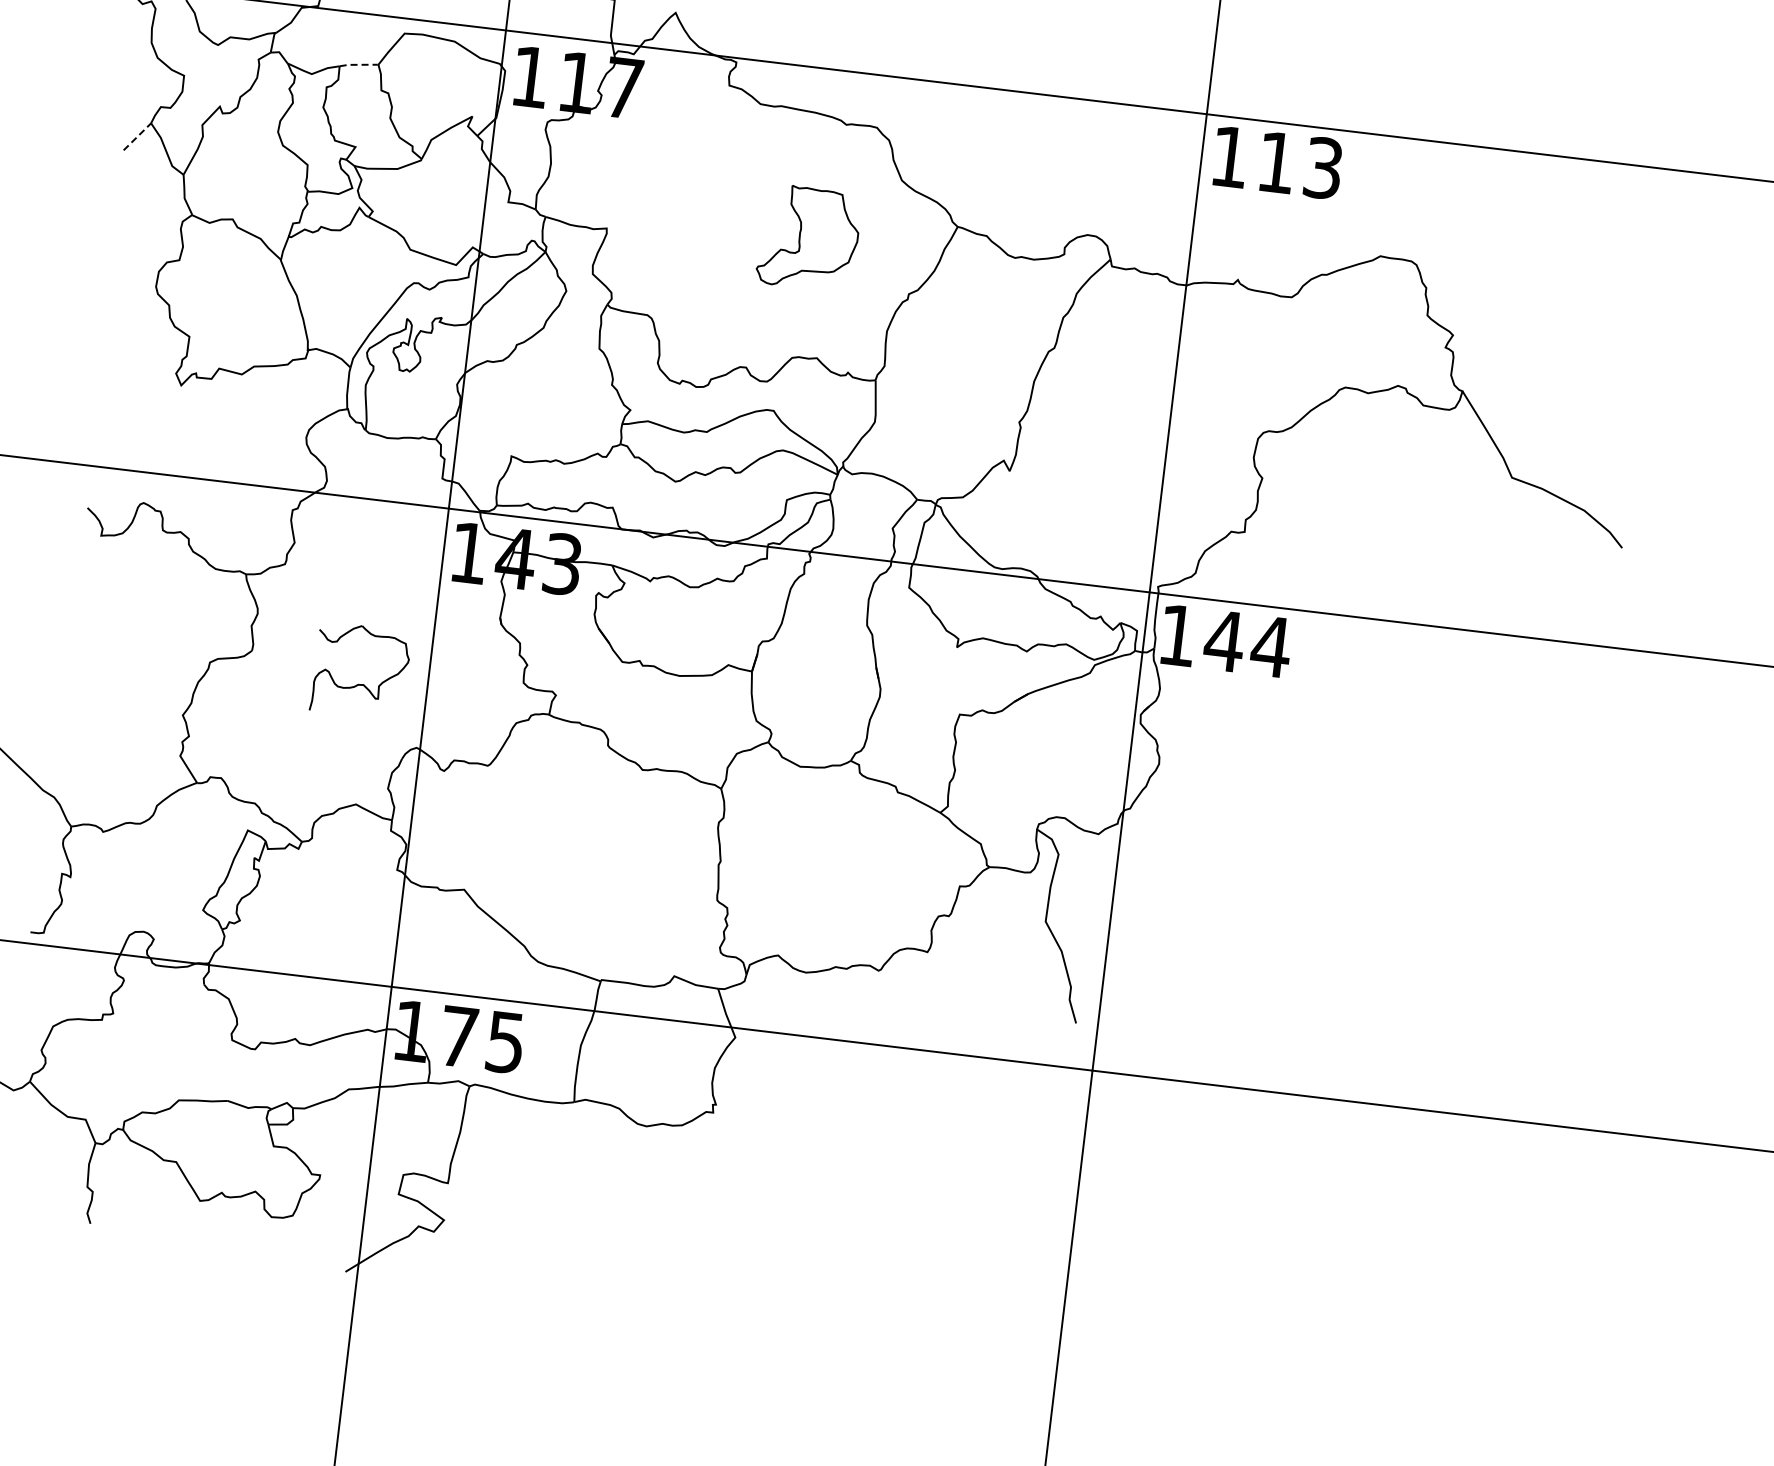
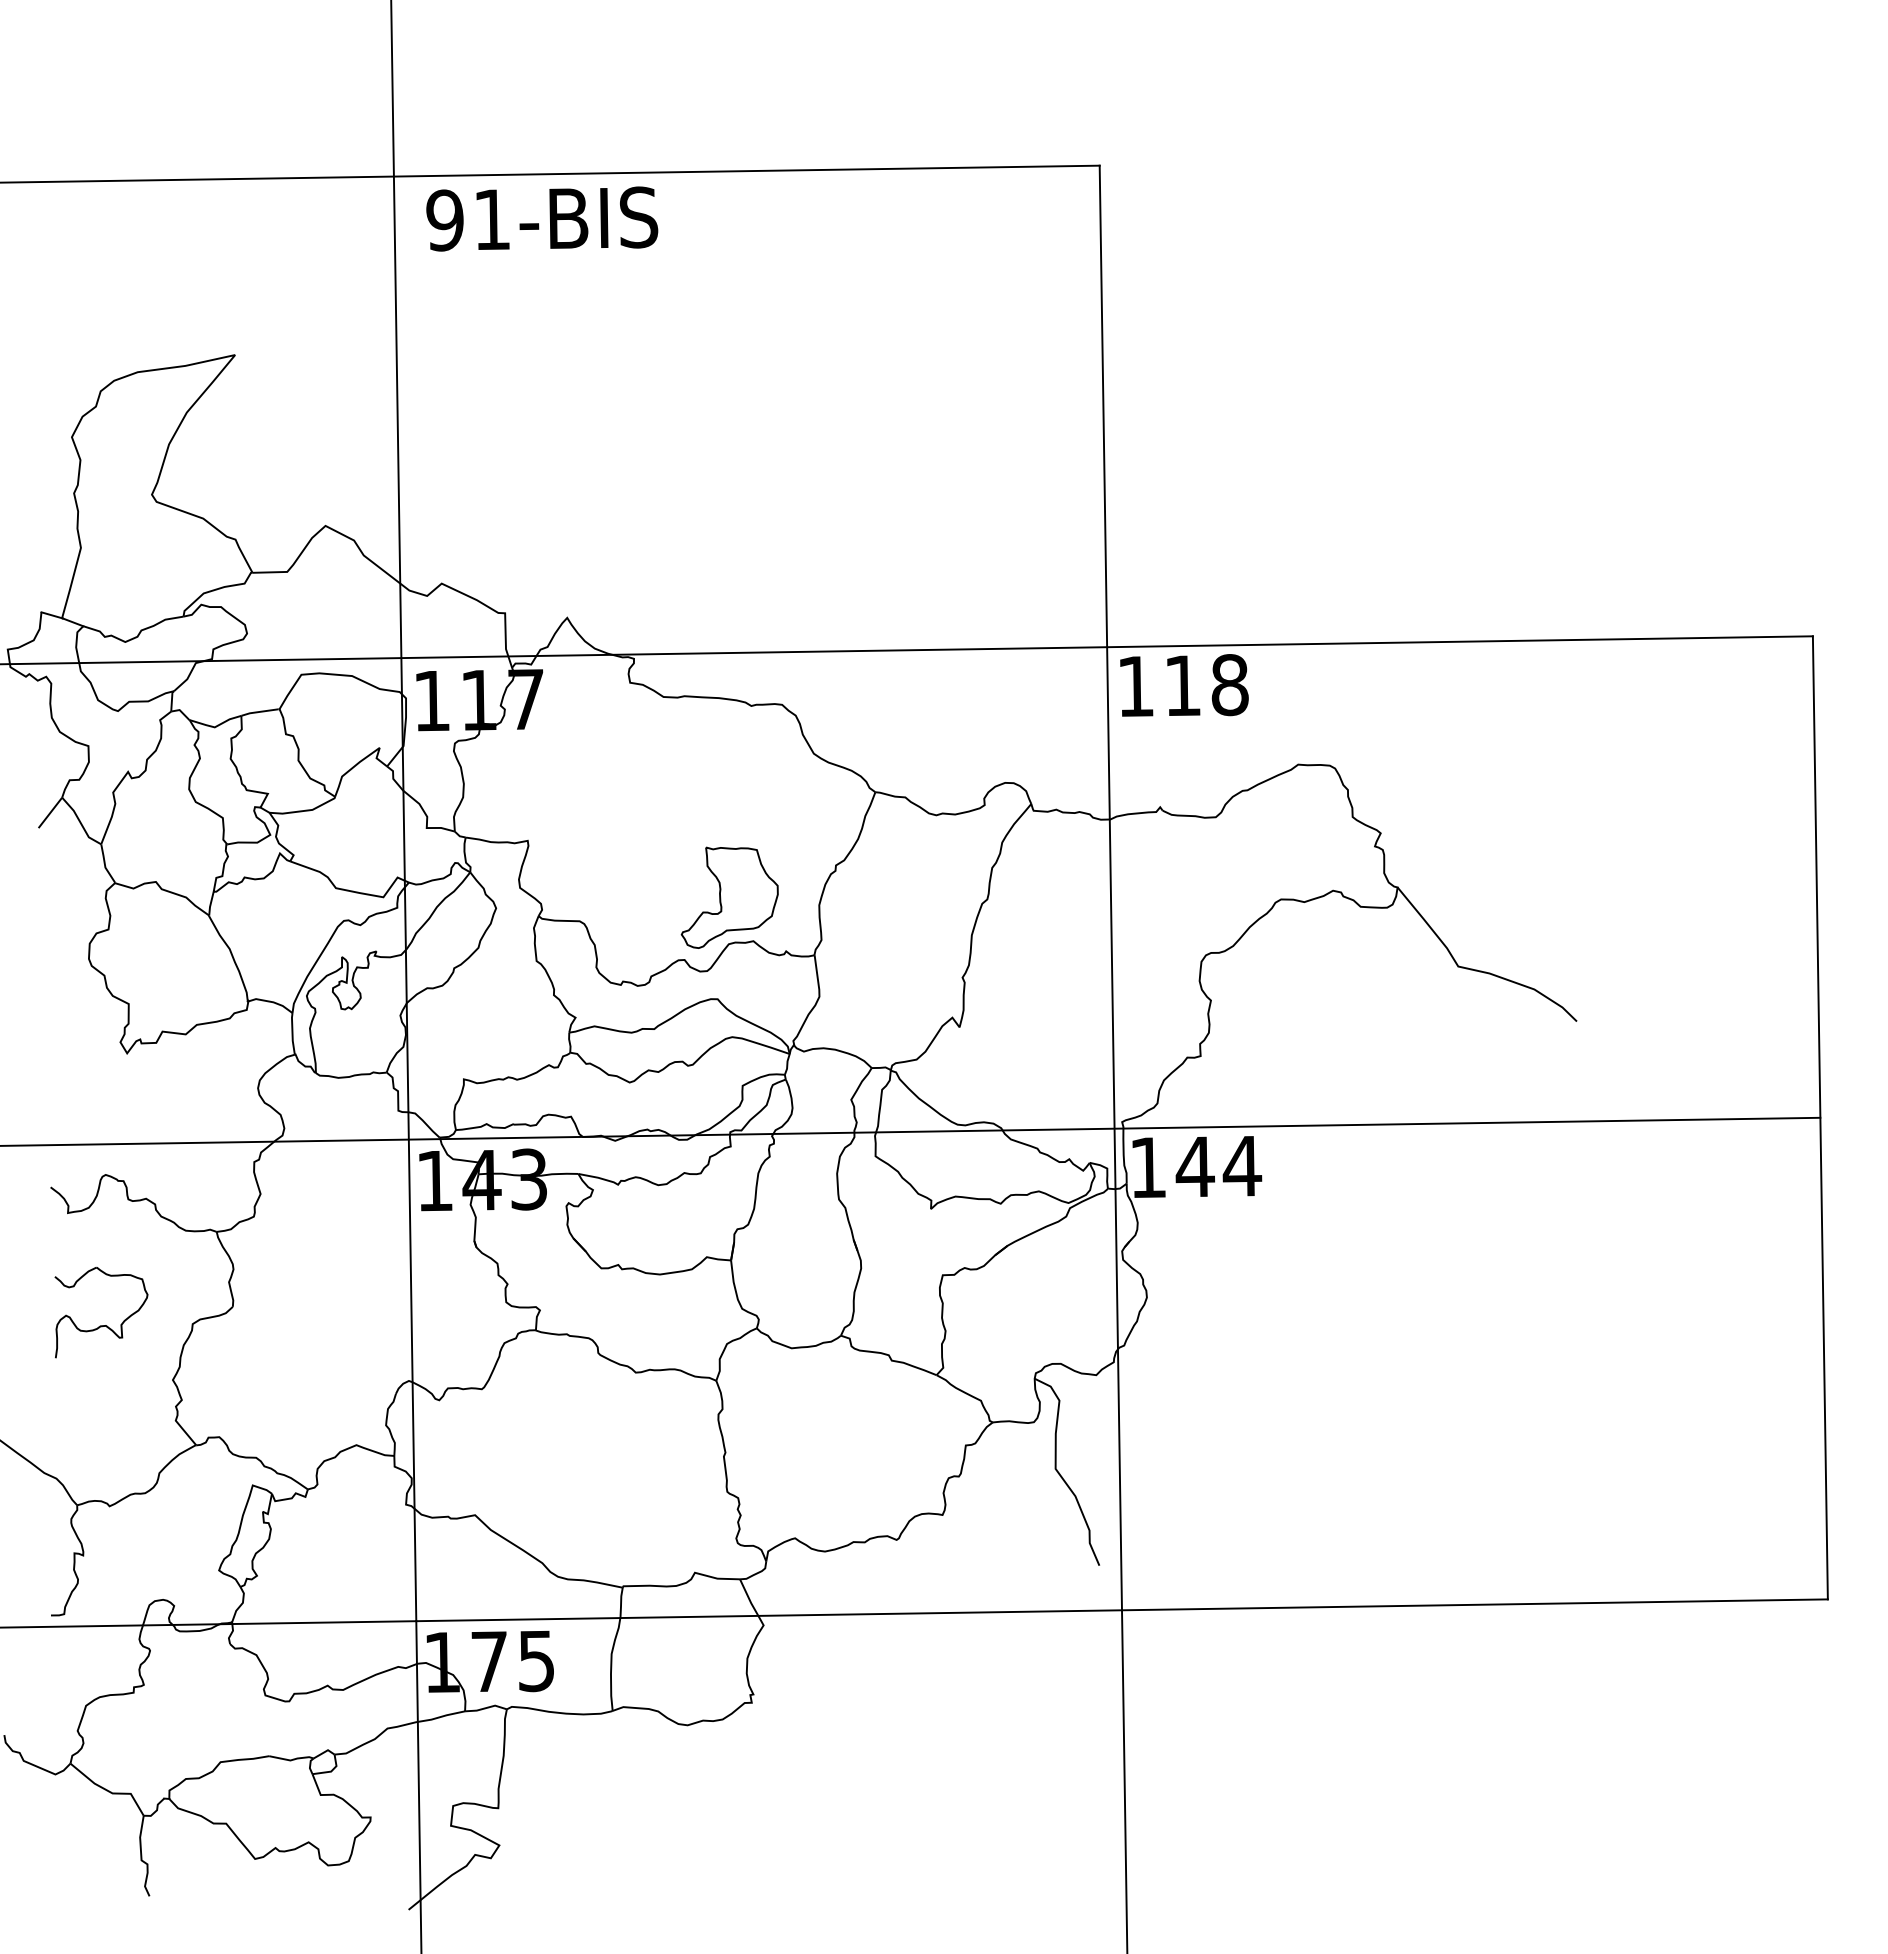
line: (358, 64) -> (259, 711), dashed -> solid
line: (137, 136) -> (50, 812), dashed -> solid
text: (1322, 168) -> (1229, 685), 113 -> 118
part: (808, 238) -> (729, 897), moved
part: (359, 684) -> (101, 1325), moved

